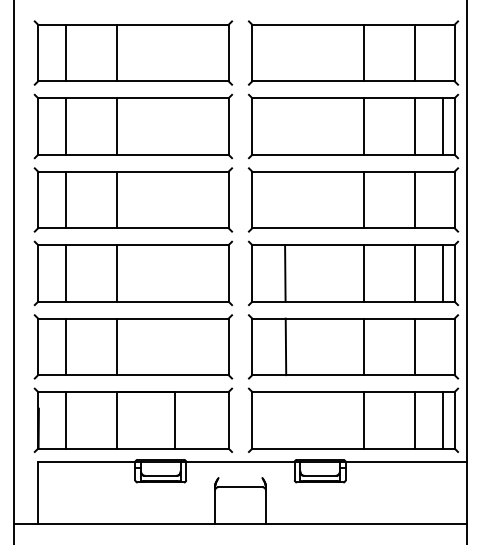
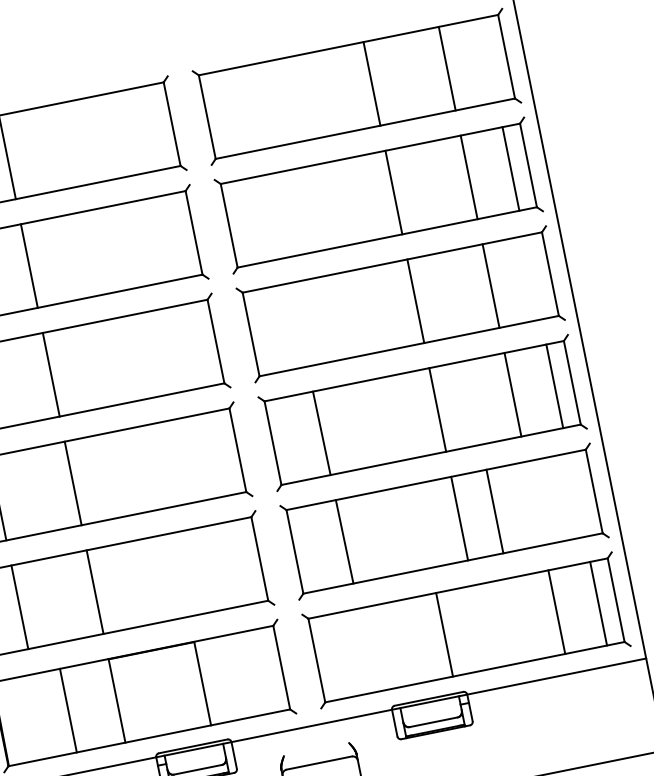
line: (414, 346) -> (494, 510), moved
line: (66, 420) -> (68, 710), moved
line: (363, 420) -> (444, 635), moved

